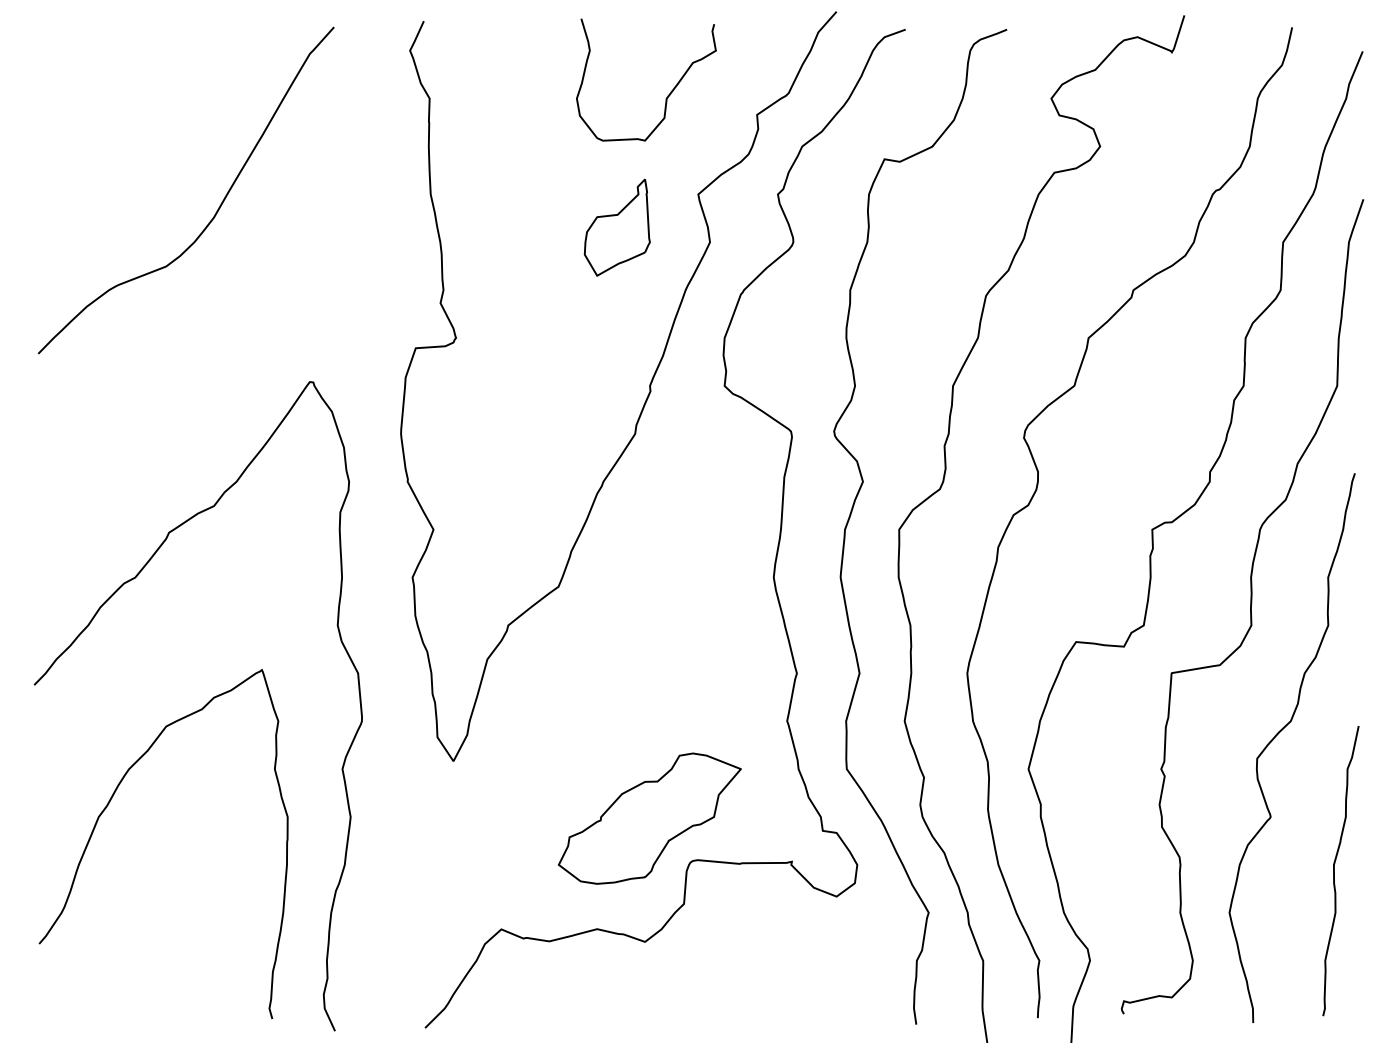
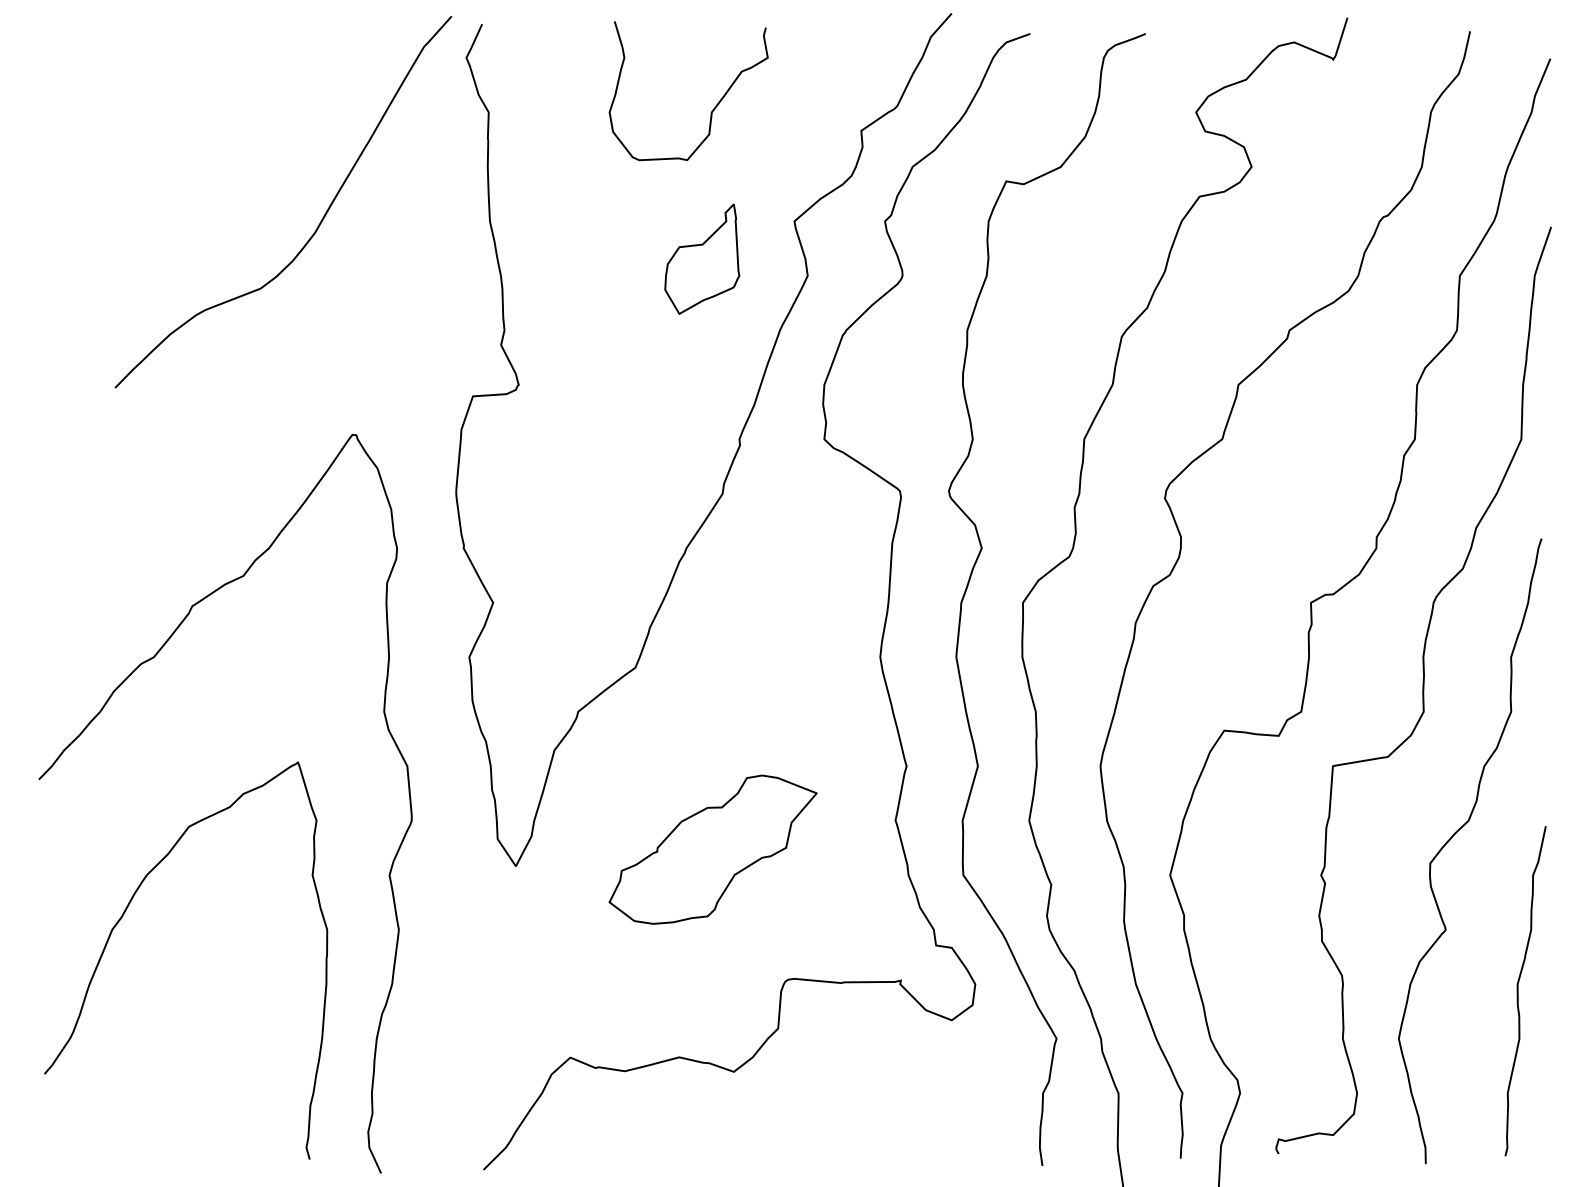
curve: (667, 95) -> (712, 108), moved
curve: (218, 207) -> (320, 221), moved
part: (649, 818) -> (712, 849), moved

